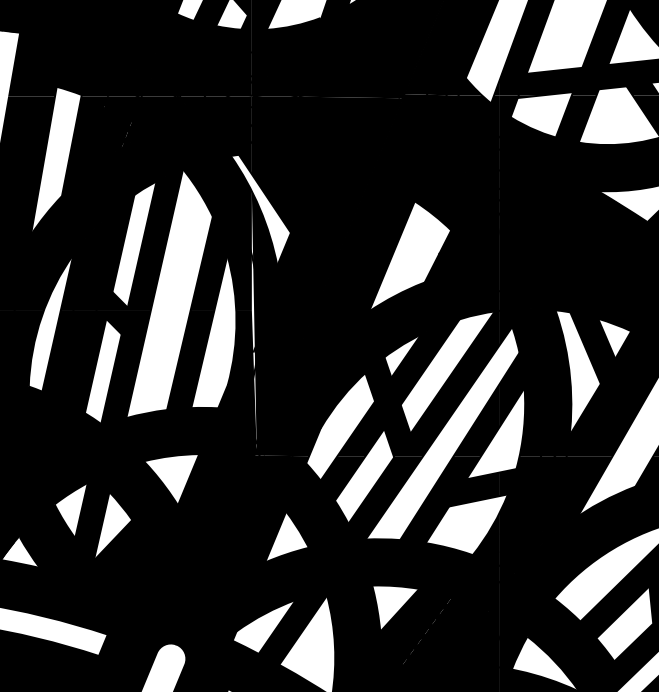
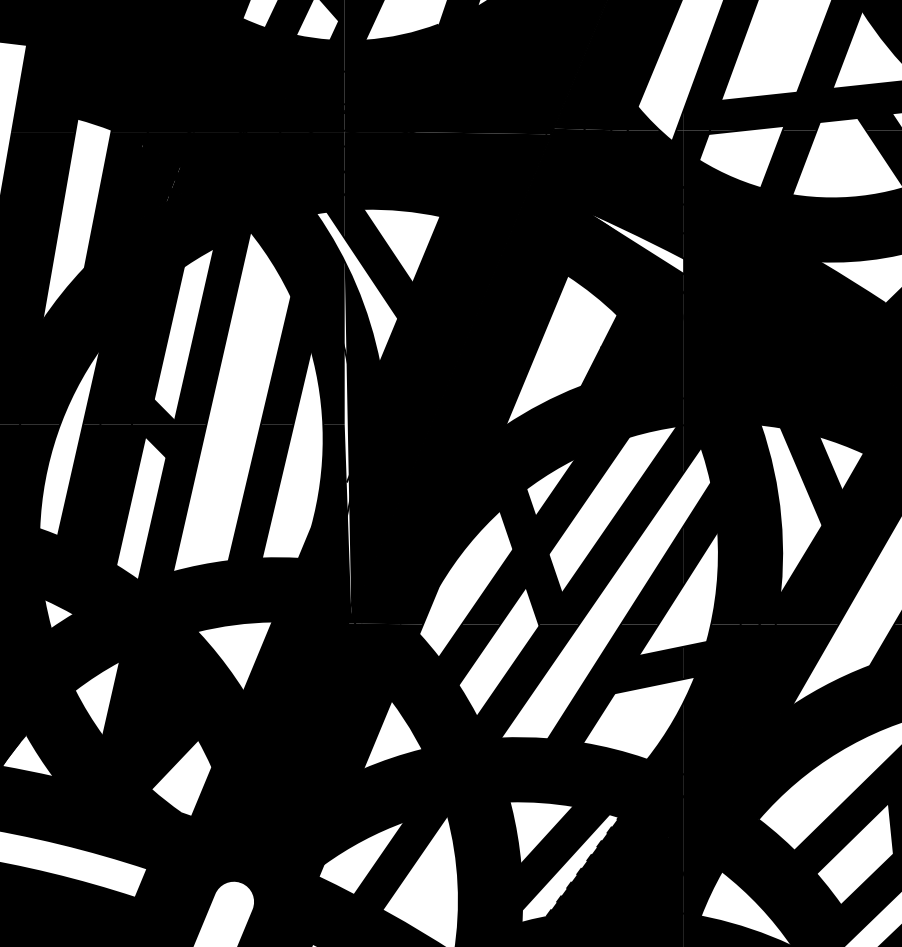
fill: (465, 178) -> (637, 244), removed
fill: (416, 634) -> (570, 868), removed

